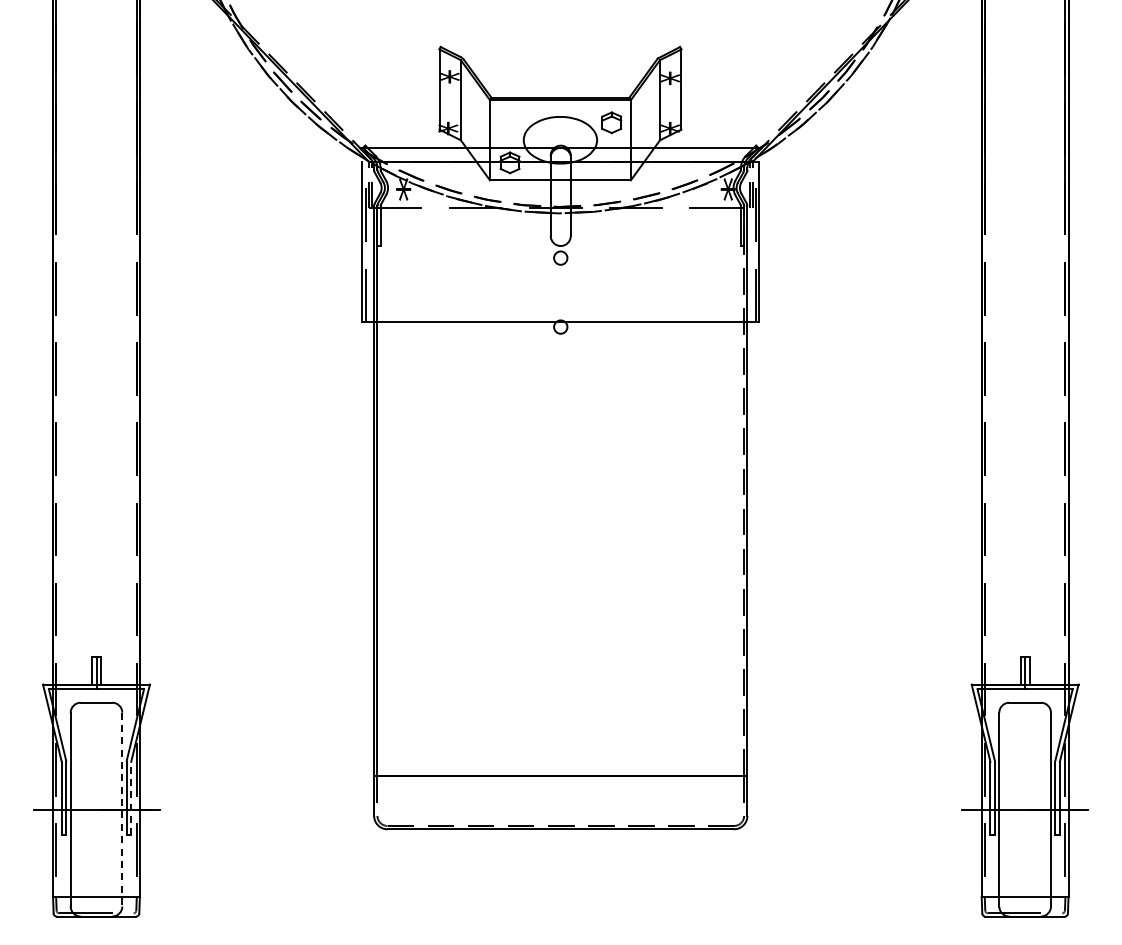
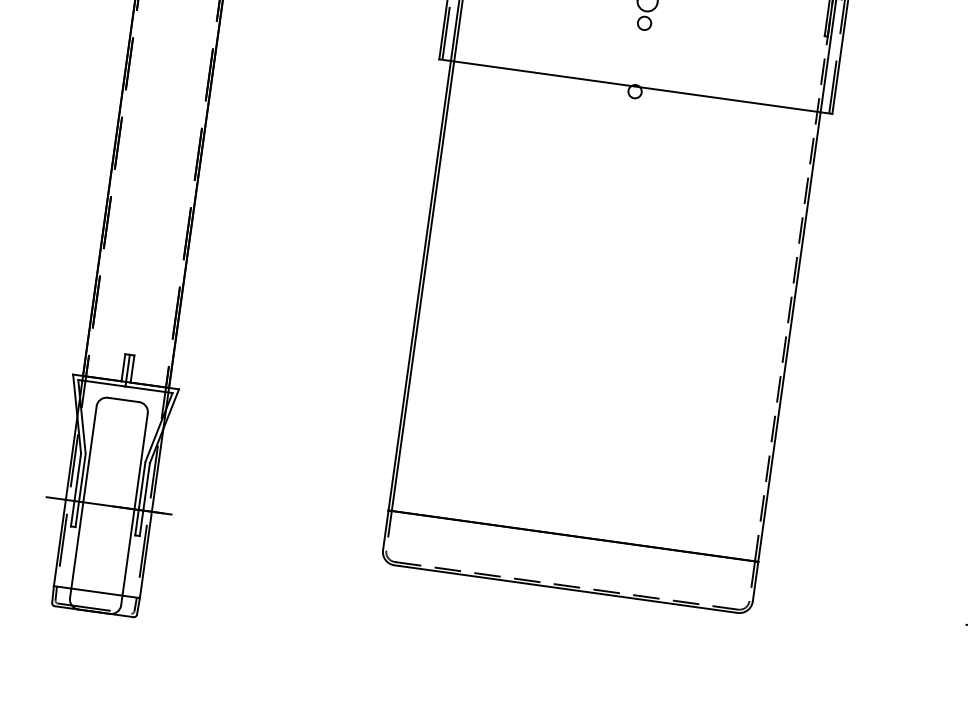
line: (131, 798) -> (145, 499), dashed -> solid
line: (122, 809) -> (134, 509), dashed -> solid

